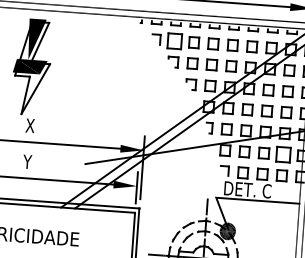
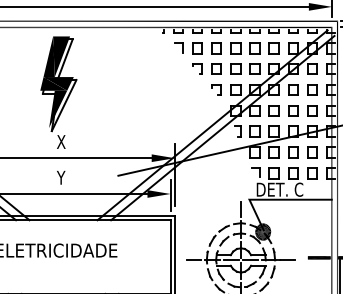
fill: (23, 38) -> (48, 56), added
part: (174, 41) -> (197, 48), size x0.71
fill: (29, 92) -> (58, 109), added
part: (283, 154) -> (312, 152), size x0.71

